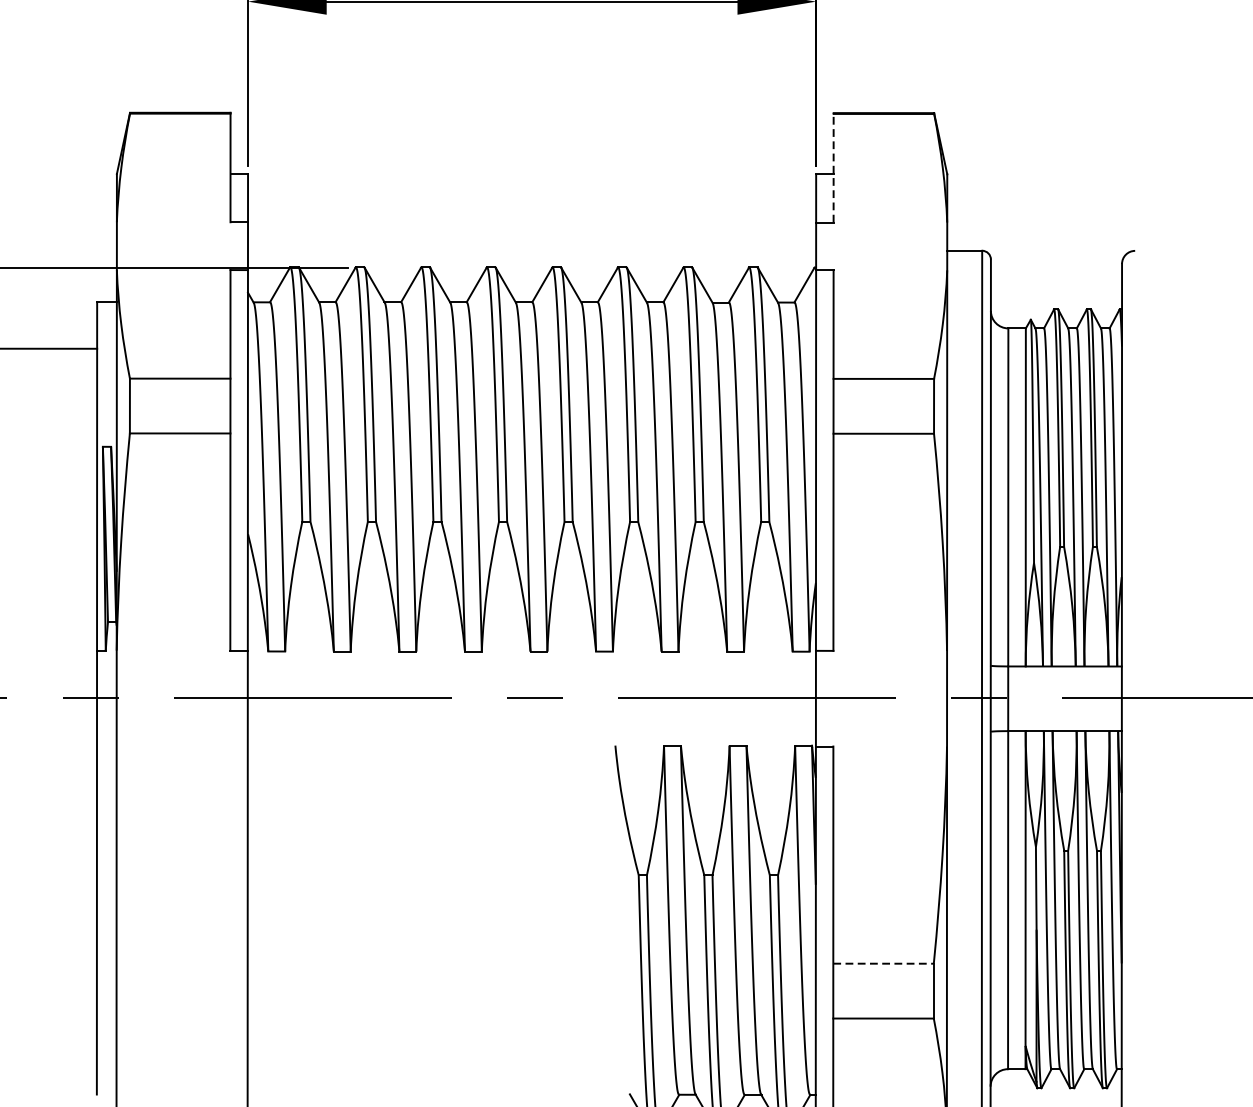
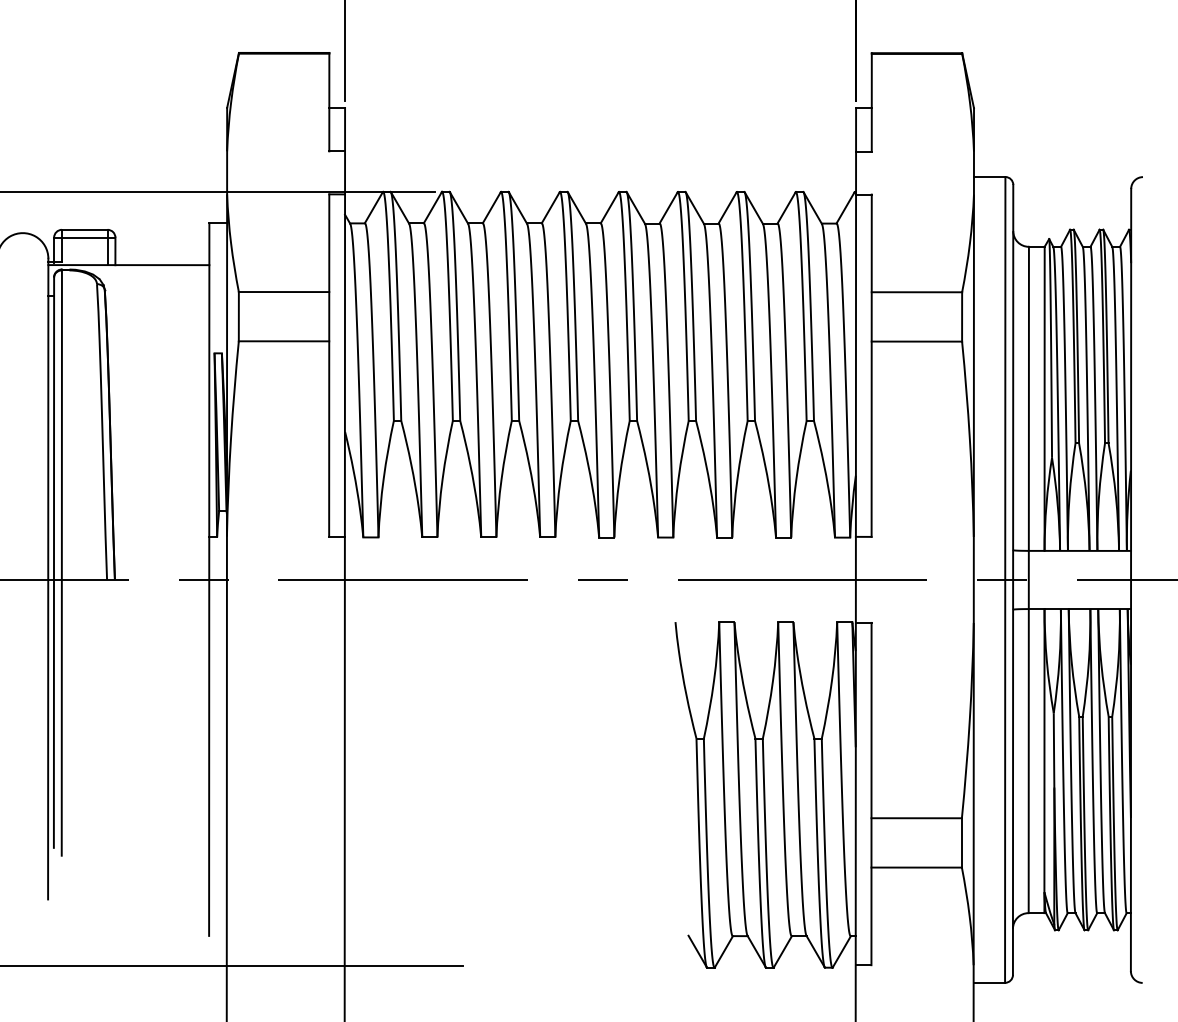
line: (833, 166) -> (871, 101), dashed -> solid
line: (884, 963) -> (917, 818), dashed -> solid

